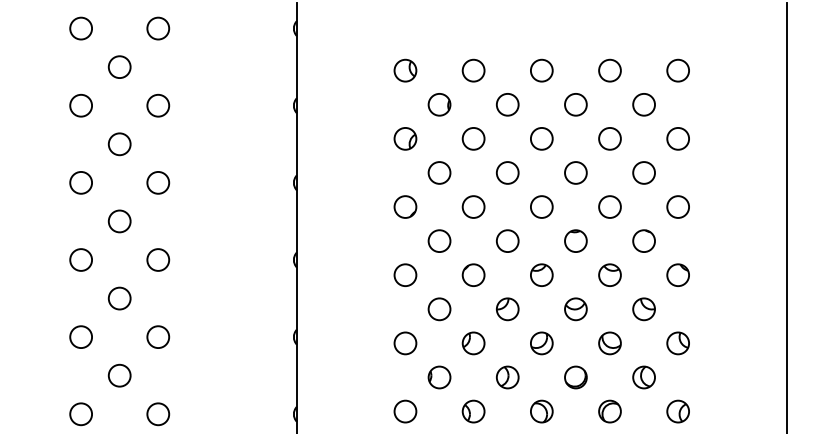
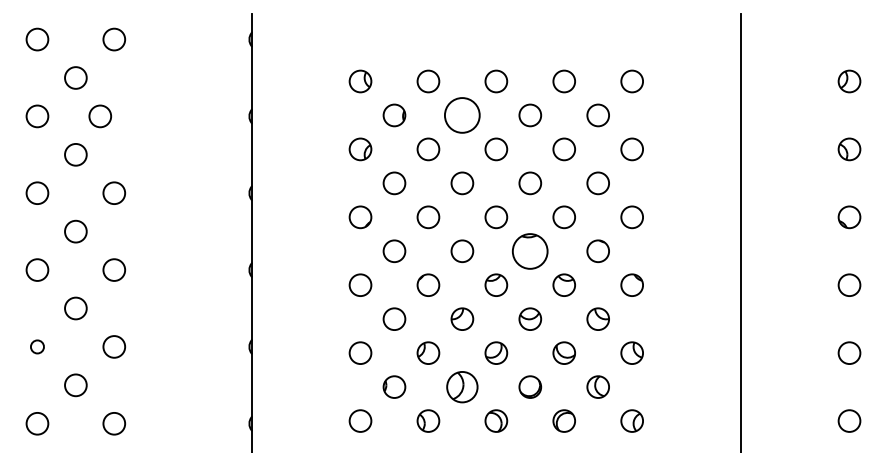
circle: (507, 104) -> (462, 115), size x1.6
circle: (158, 105) -> (100, 116), moved
part: (576, 240) -> (530, 250), size x1.6
circle: (81, 336) -> (37, 346), size x0.6
part: (507, 376) -> (462, 386), size x1.4

